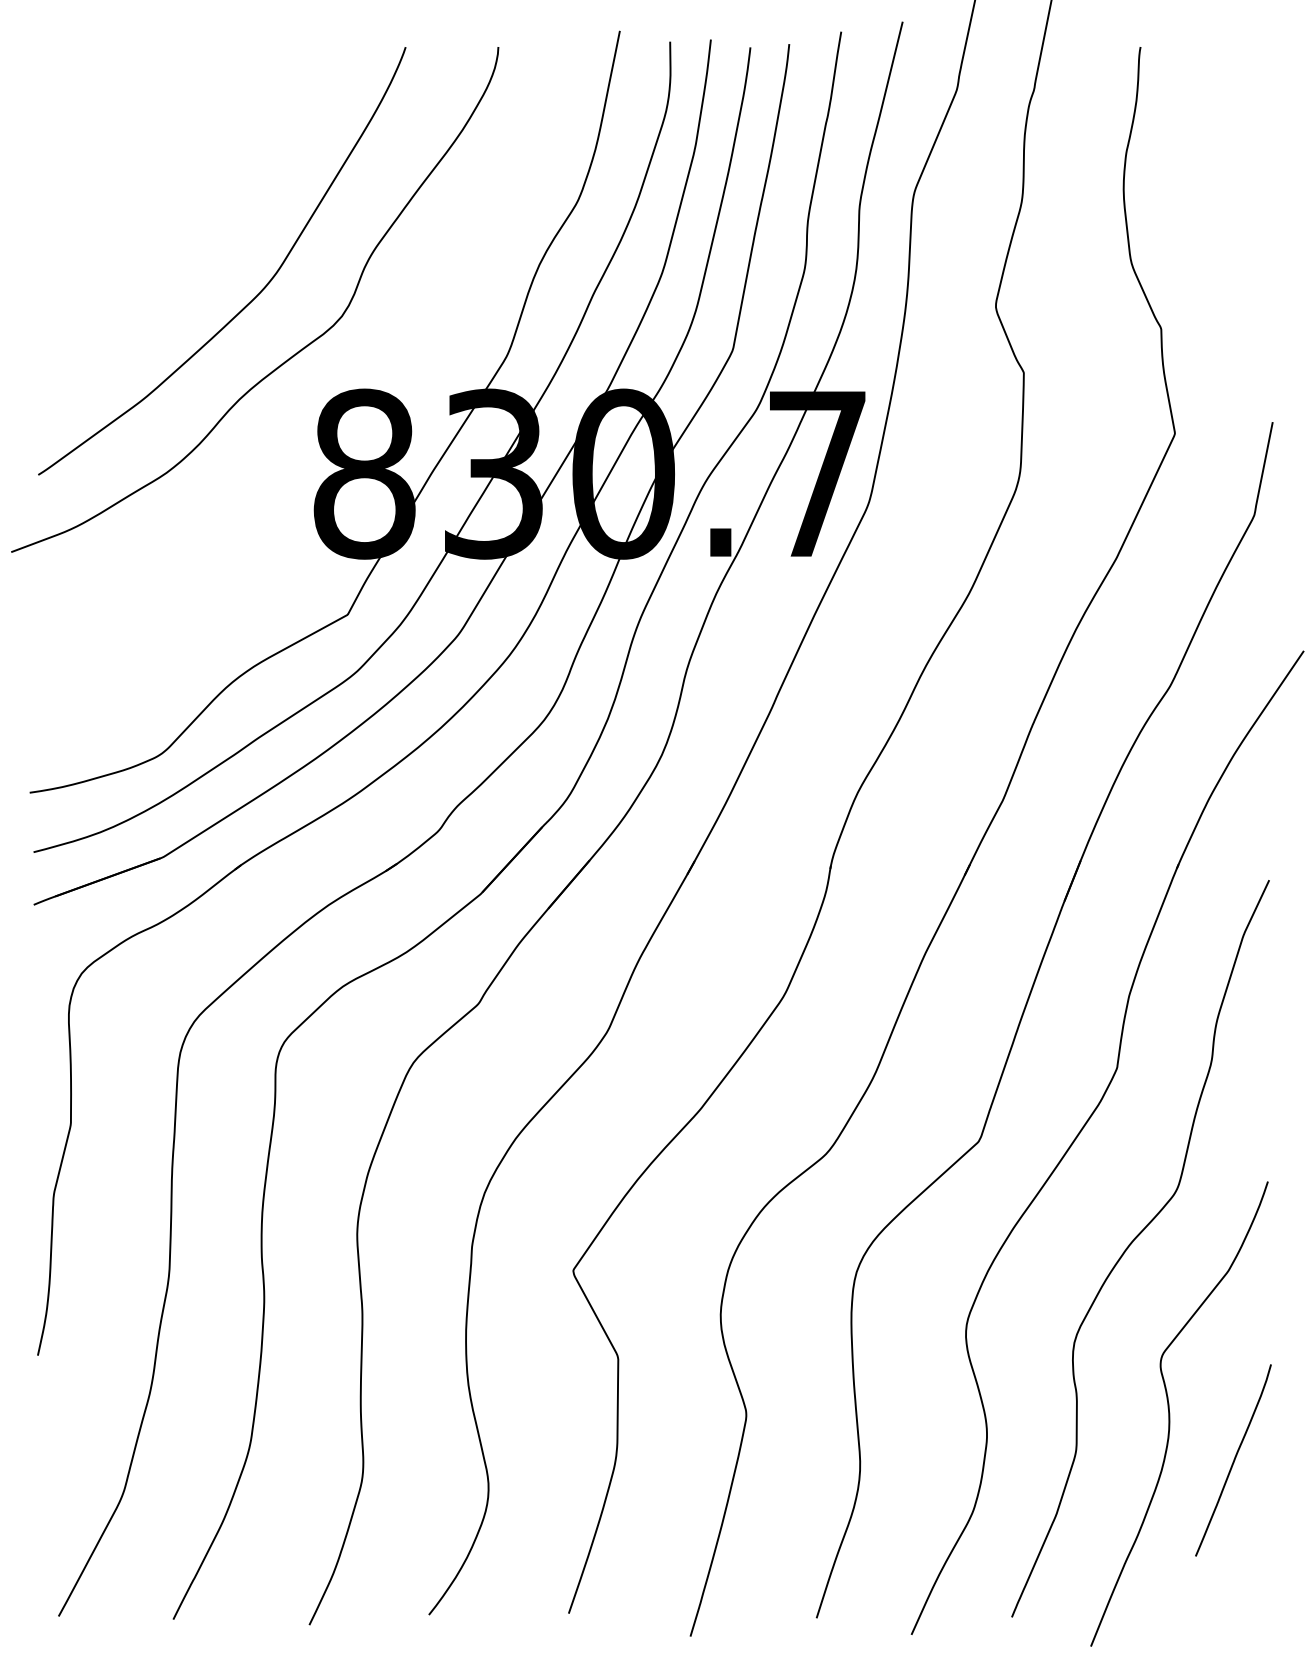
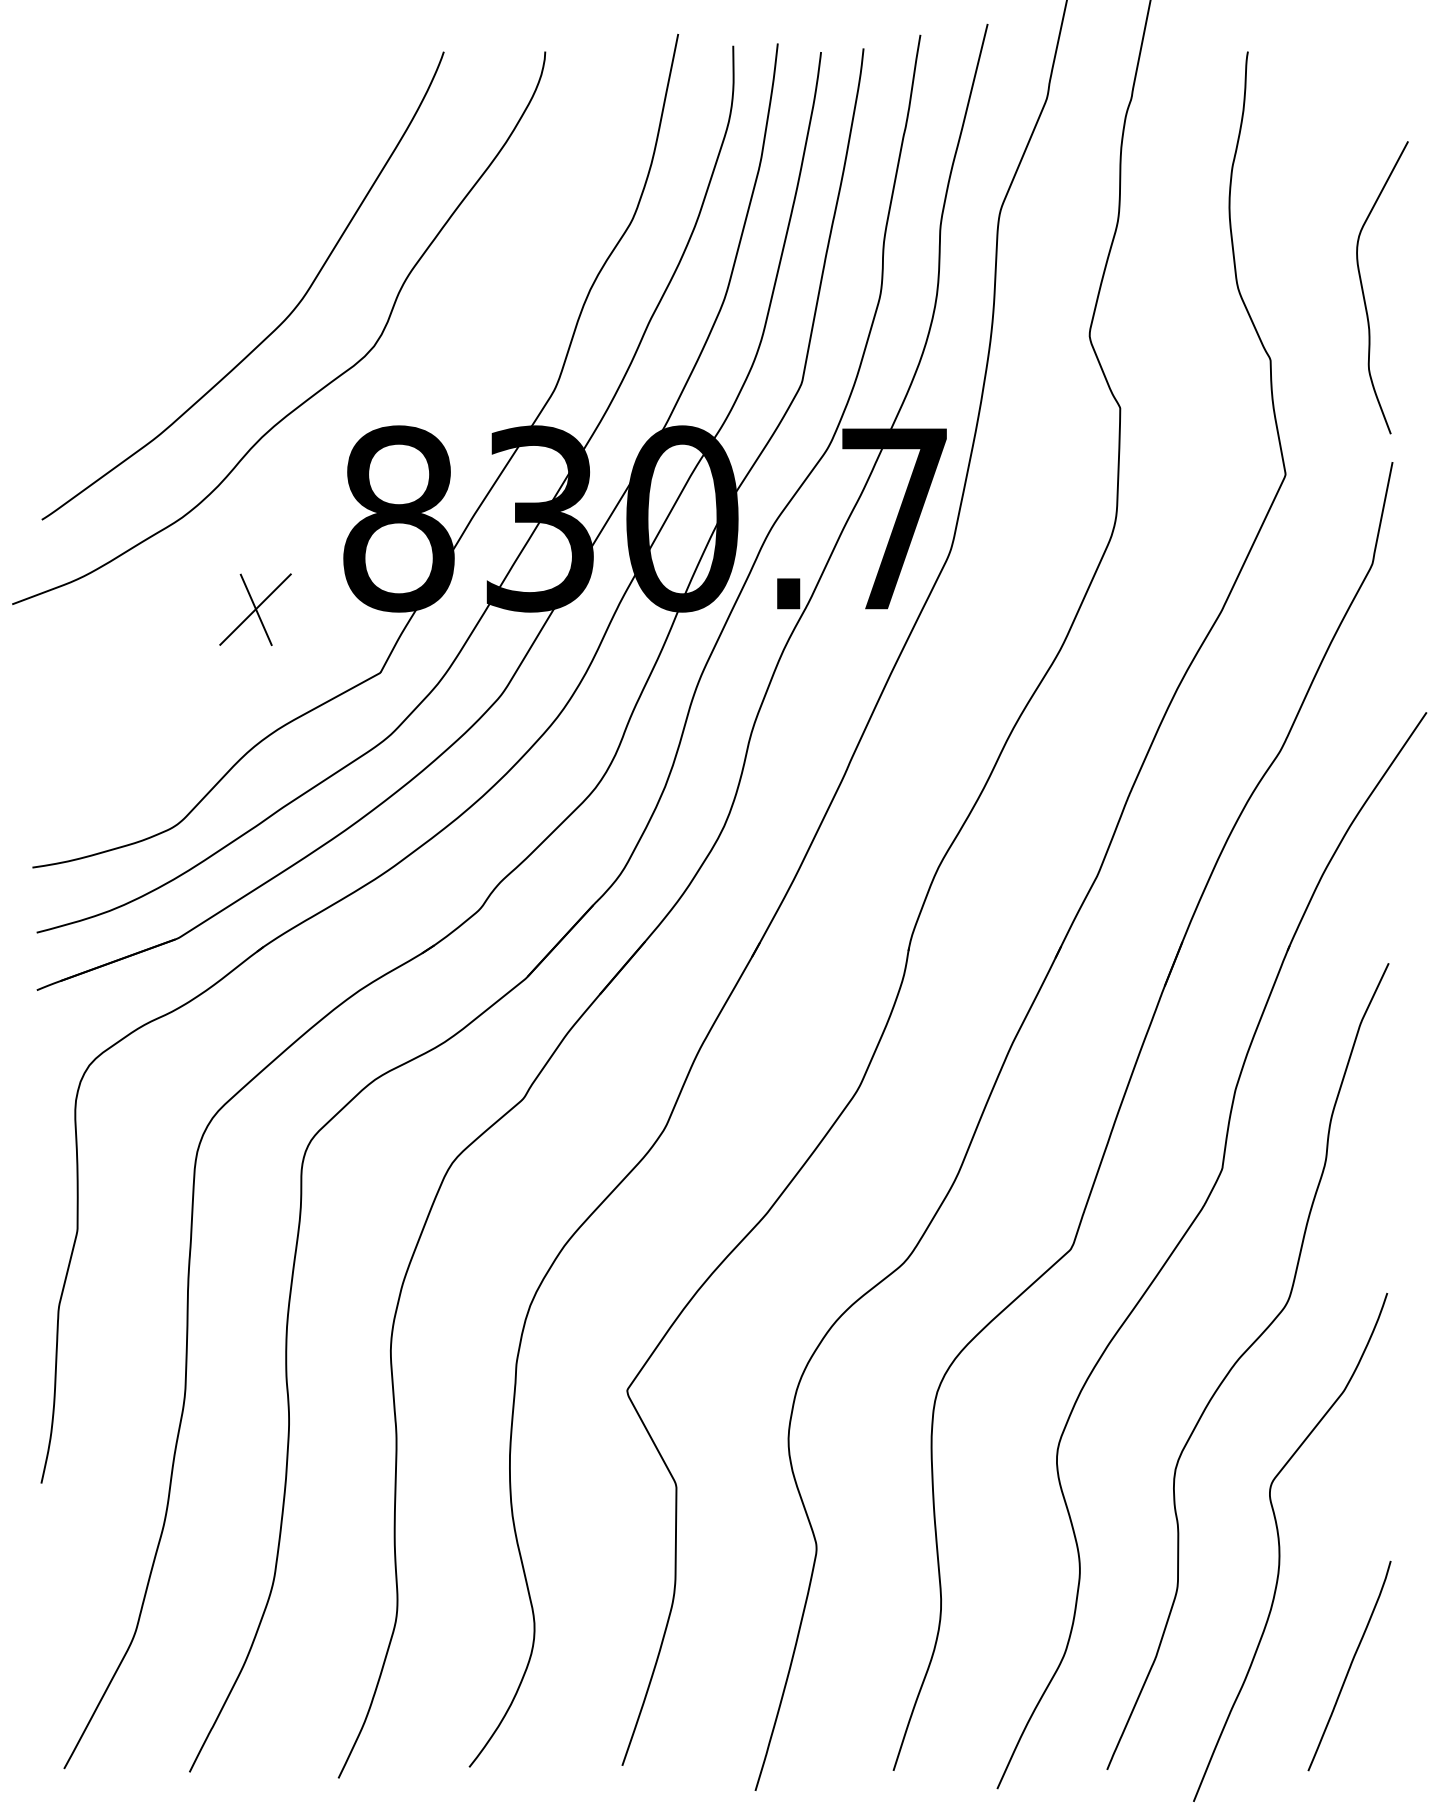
curve: (1246, 264) -> (1363, 289), added
part: (233, 556) -> (255, 609), added
curve: (1233, 1460) -> (1349, 1666), moved

